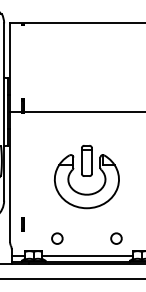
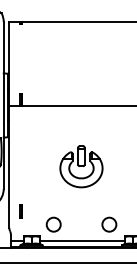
part: (86, 177) -> (81, 167), size x0.7
circle: (57, 238) -> (53, 224), size x1.4
circle: (116, 238) -> (109, 224), size x1.4

